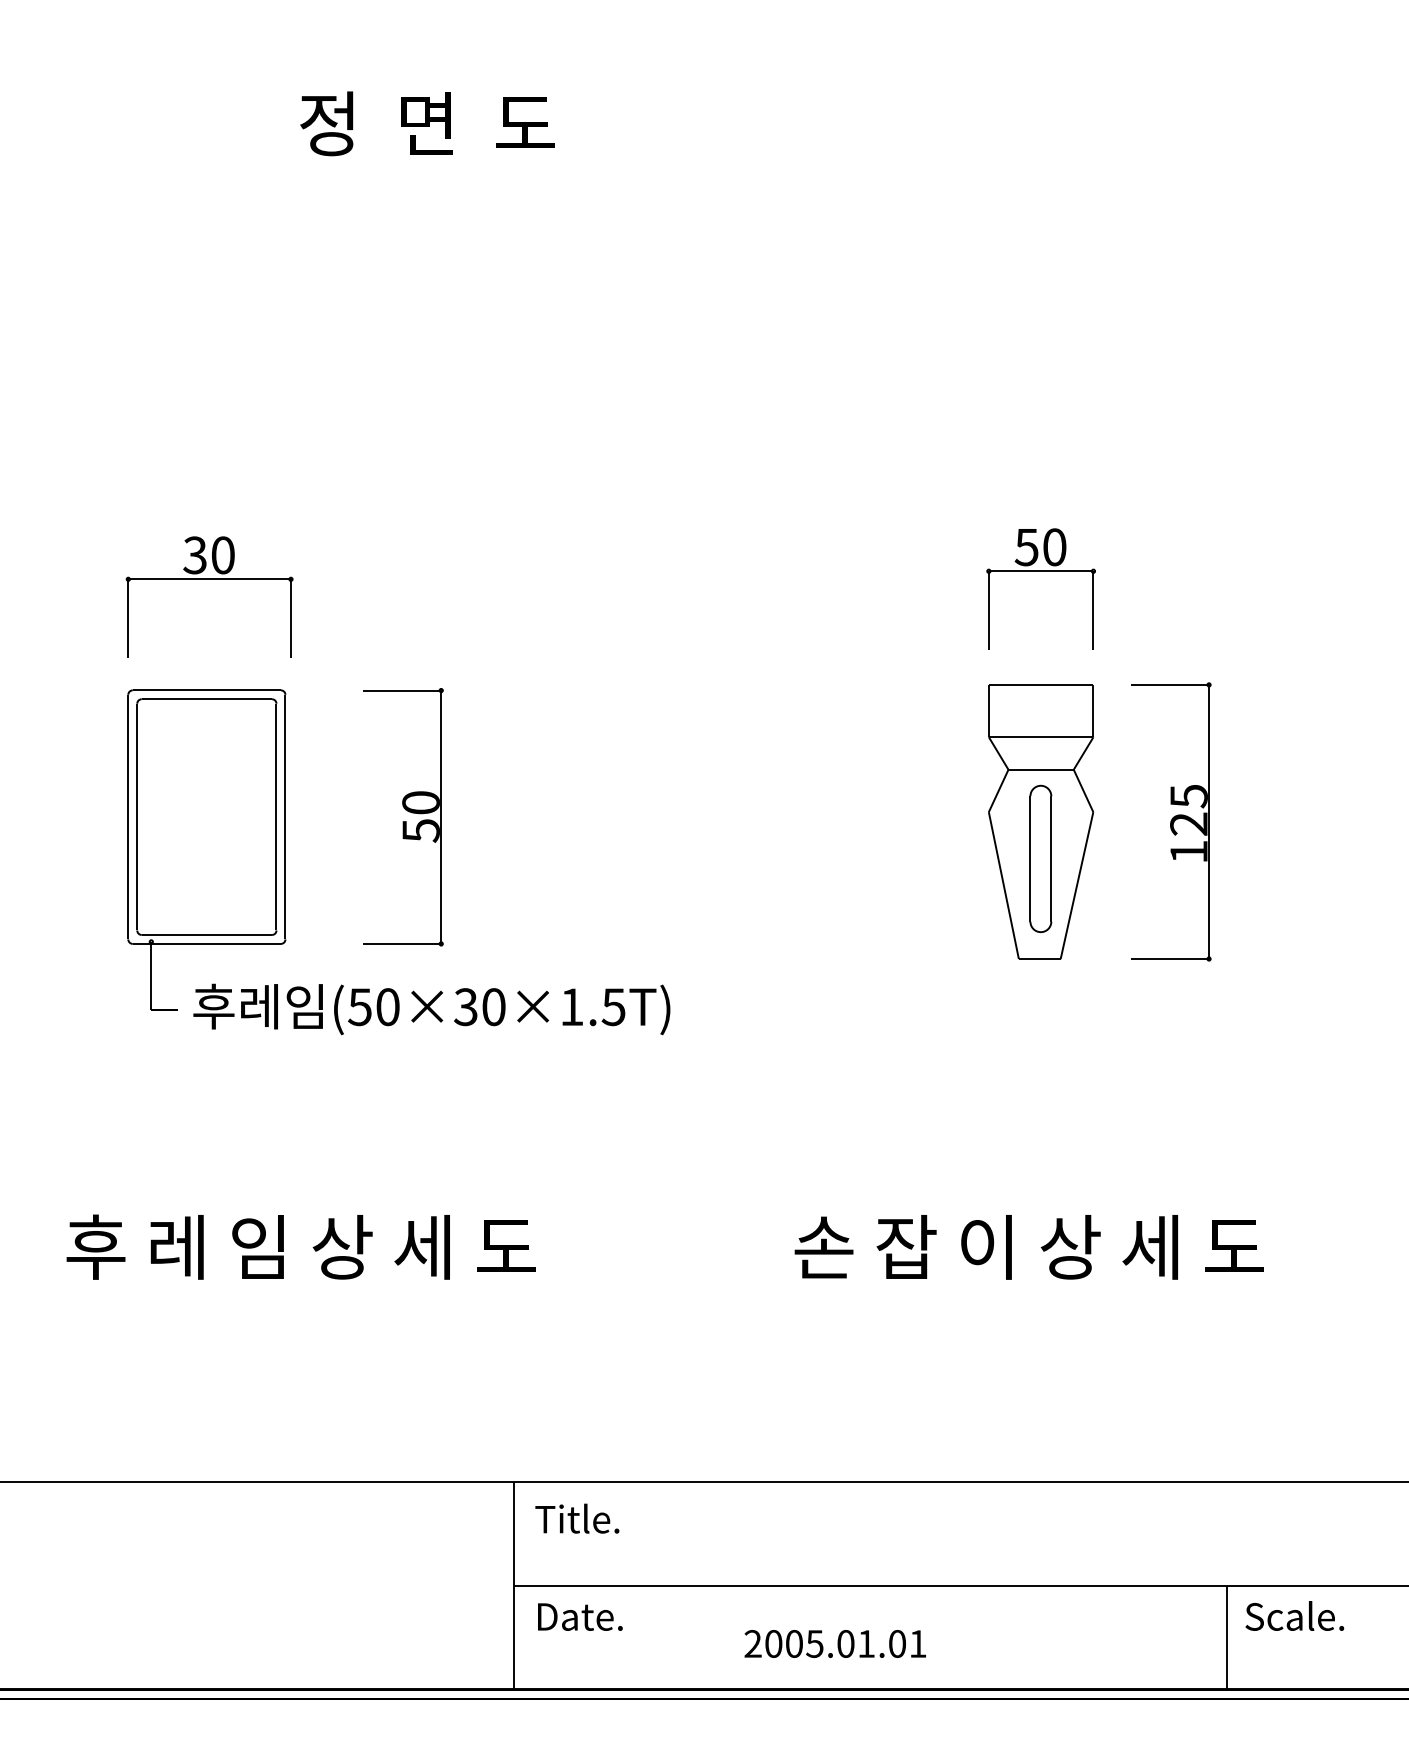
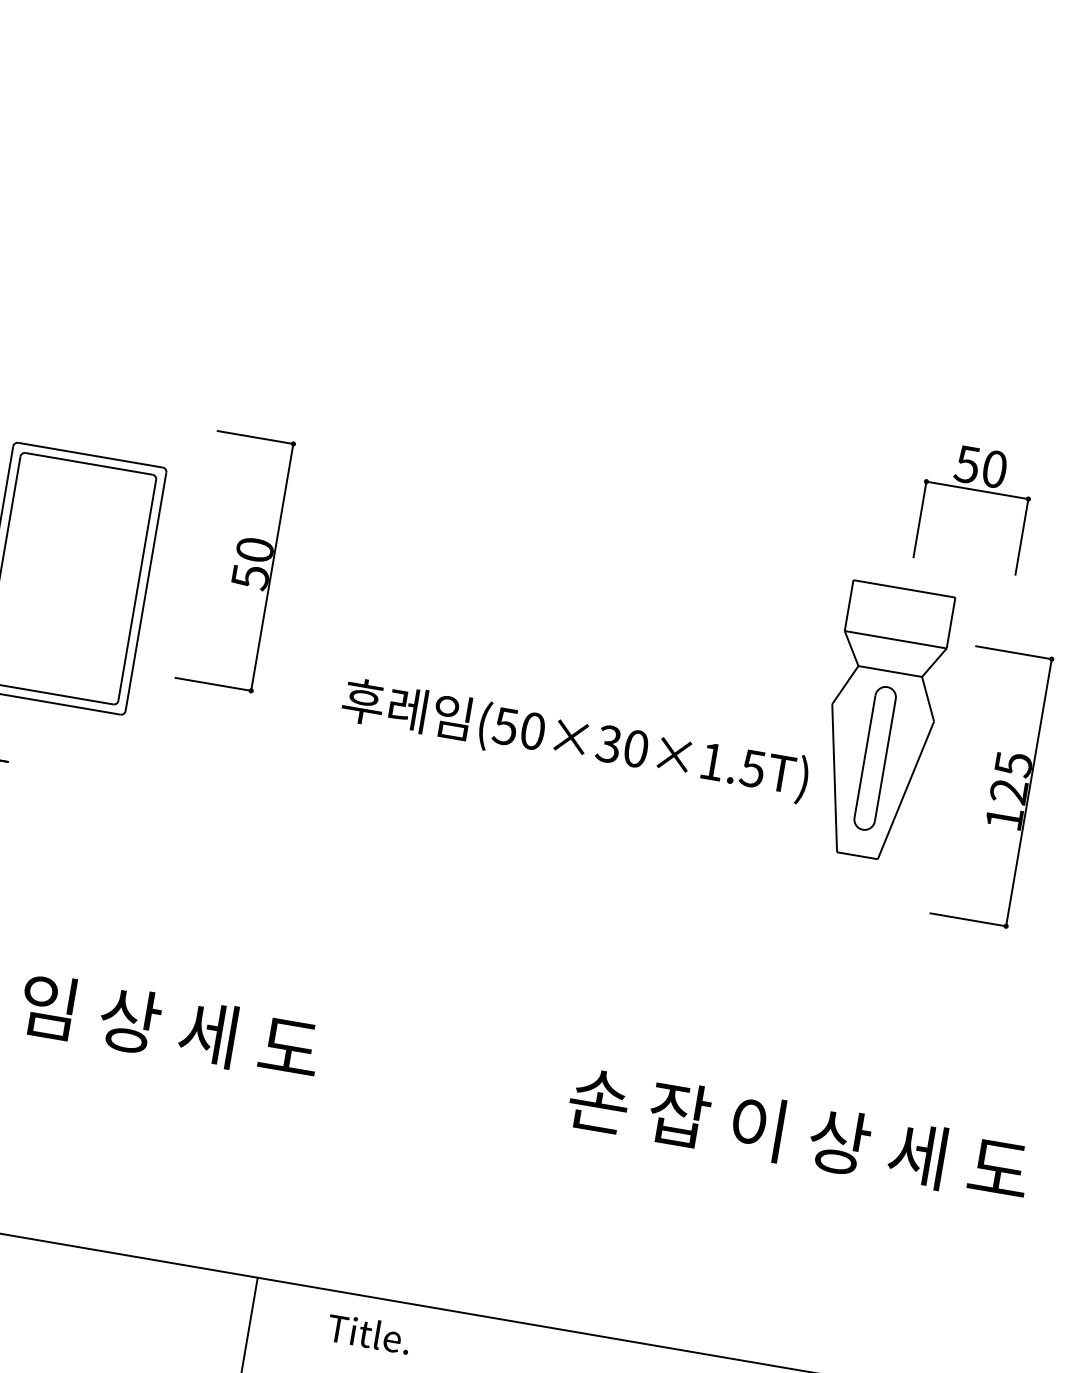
part: (1040, 571) -> (976, 490), moved
part: (209, 579) -> (111, 347), removed
part: (403, 817) -> (235, 561), moved
part: (1171, 821) -> (992, 786), moved
text: (431, 1009) -> (574, 740), moved
text: (577, 1518) -> (369, 1333), moved

